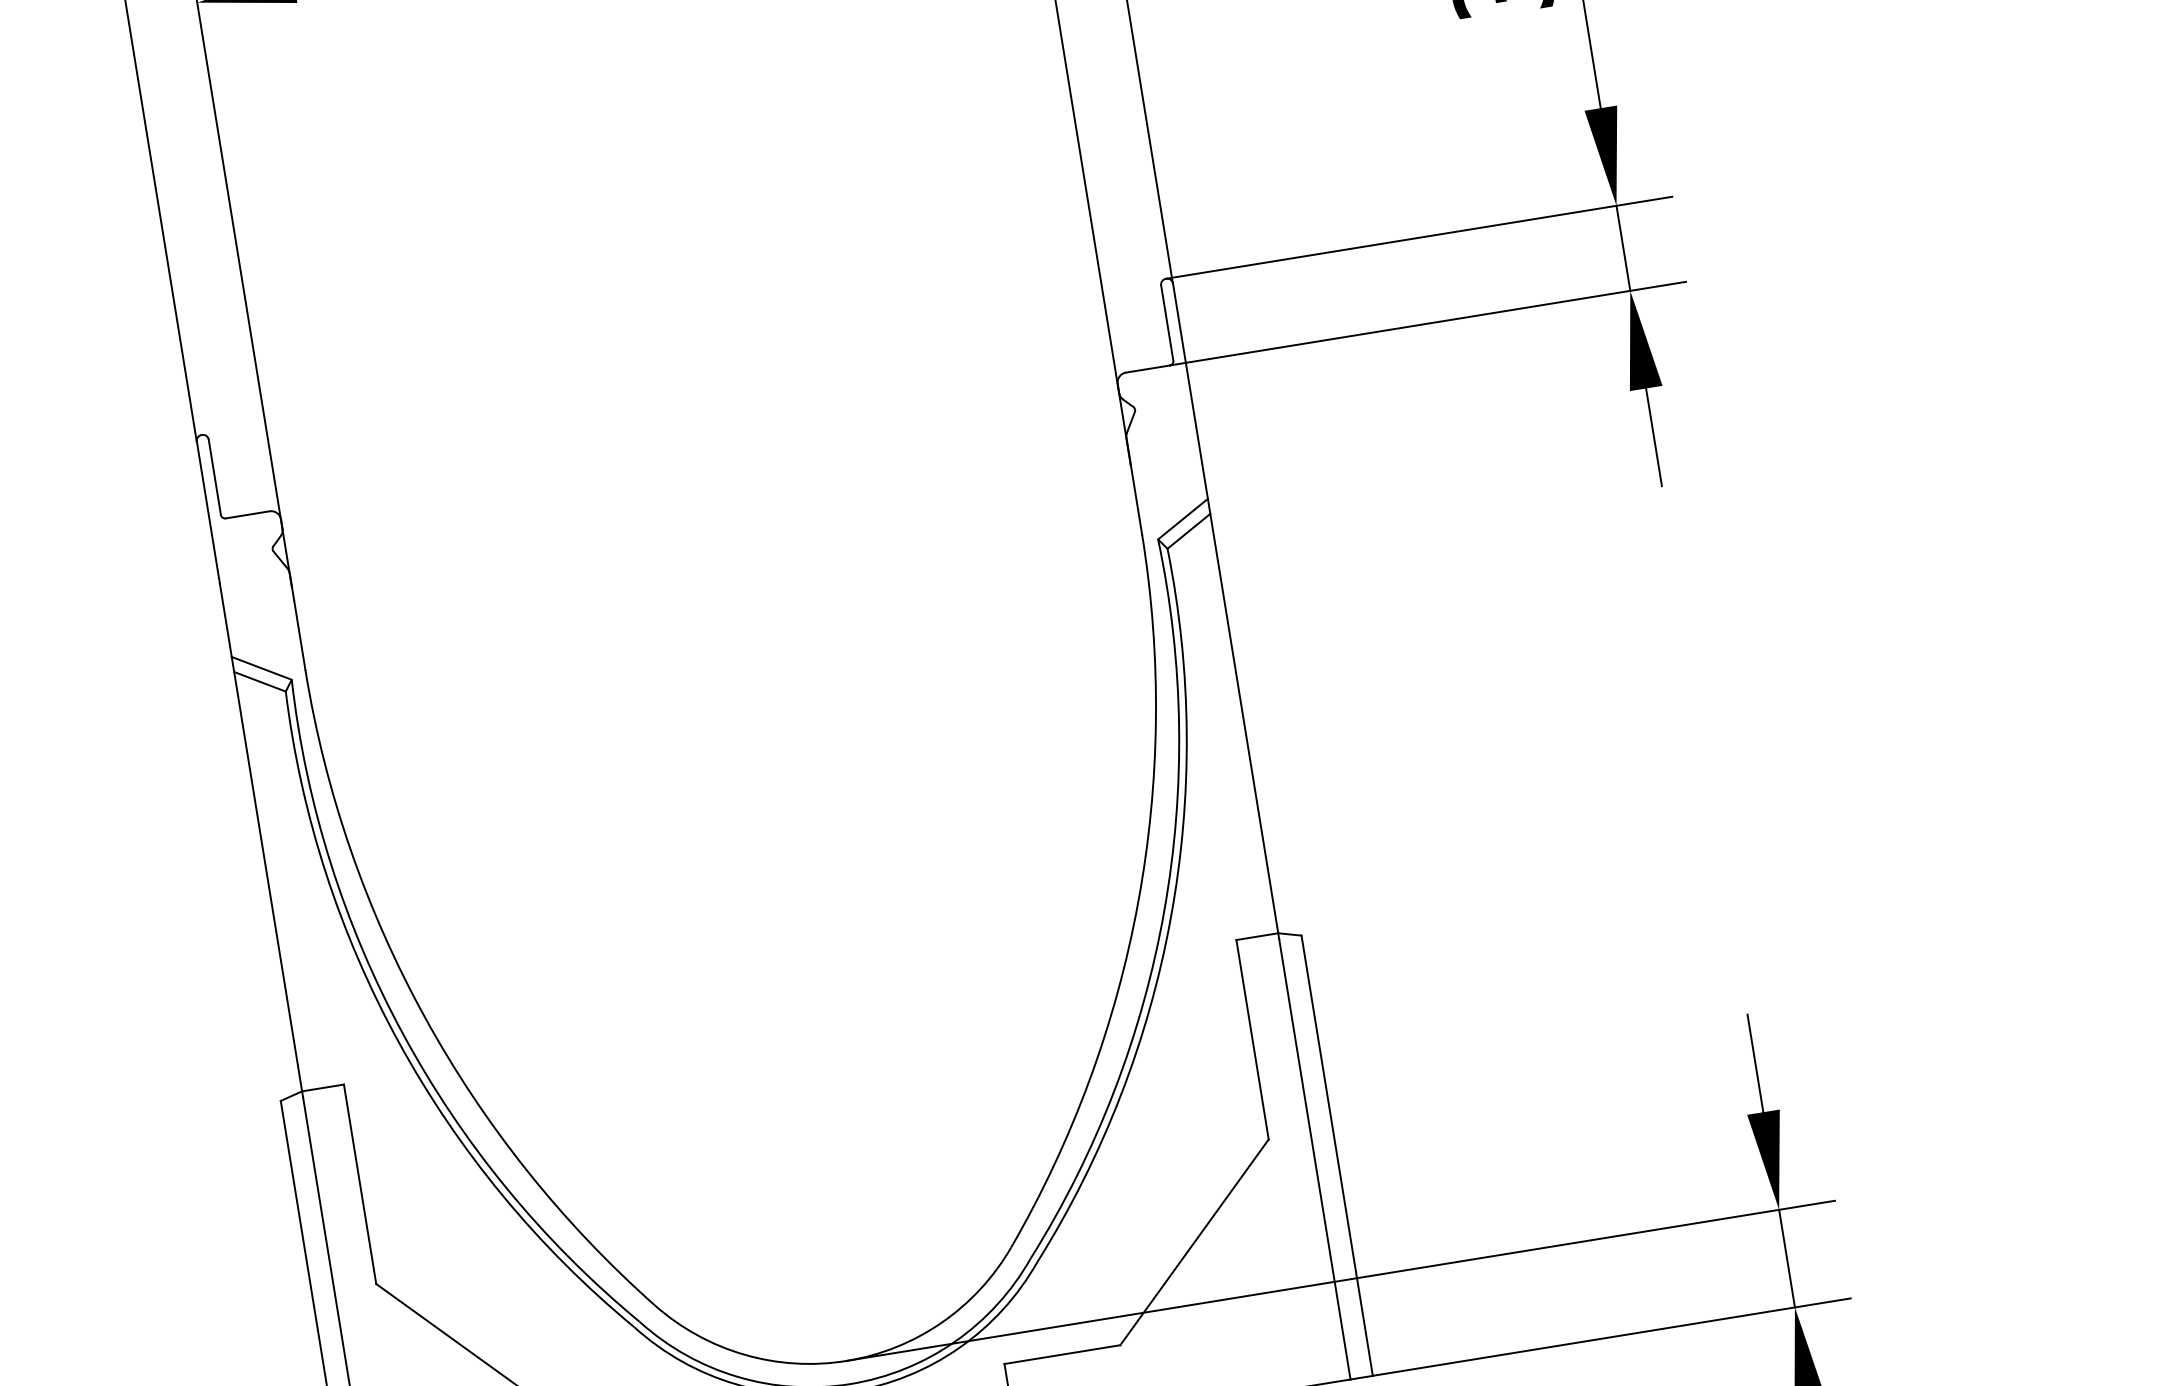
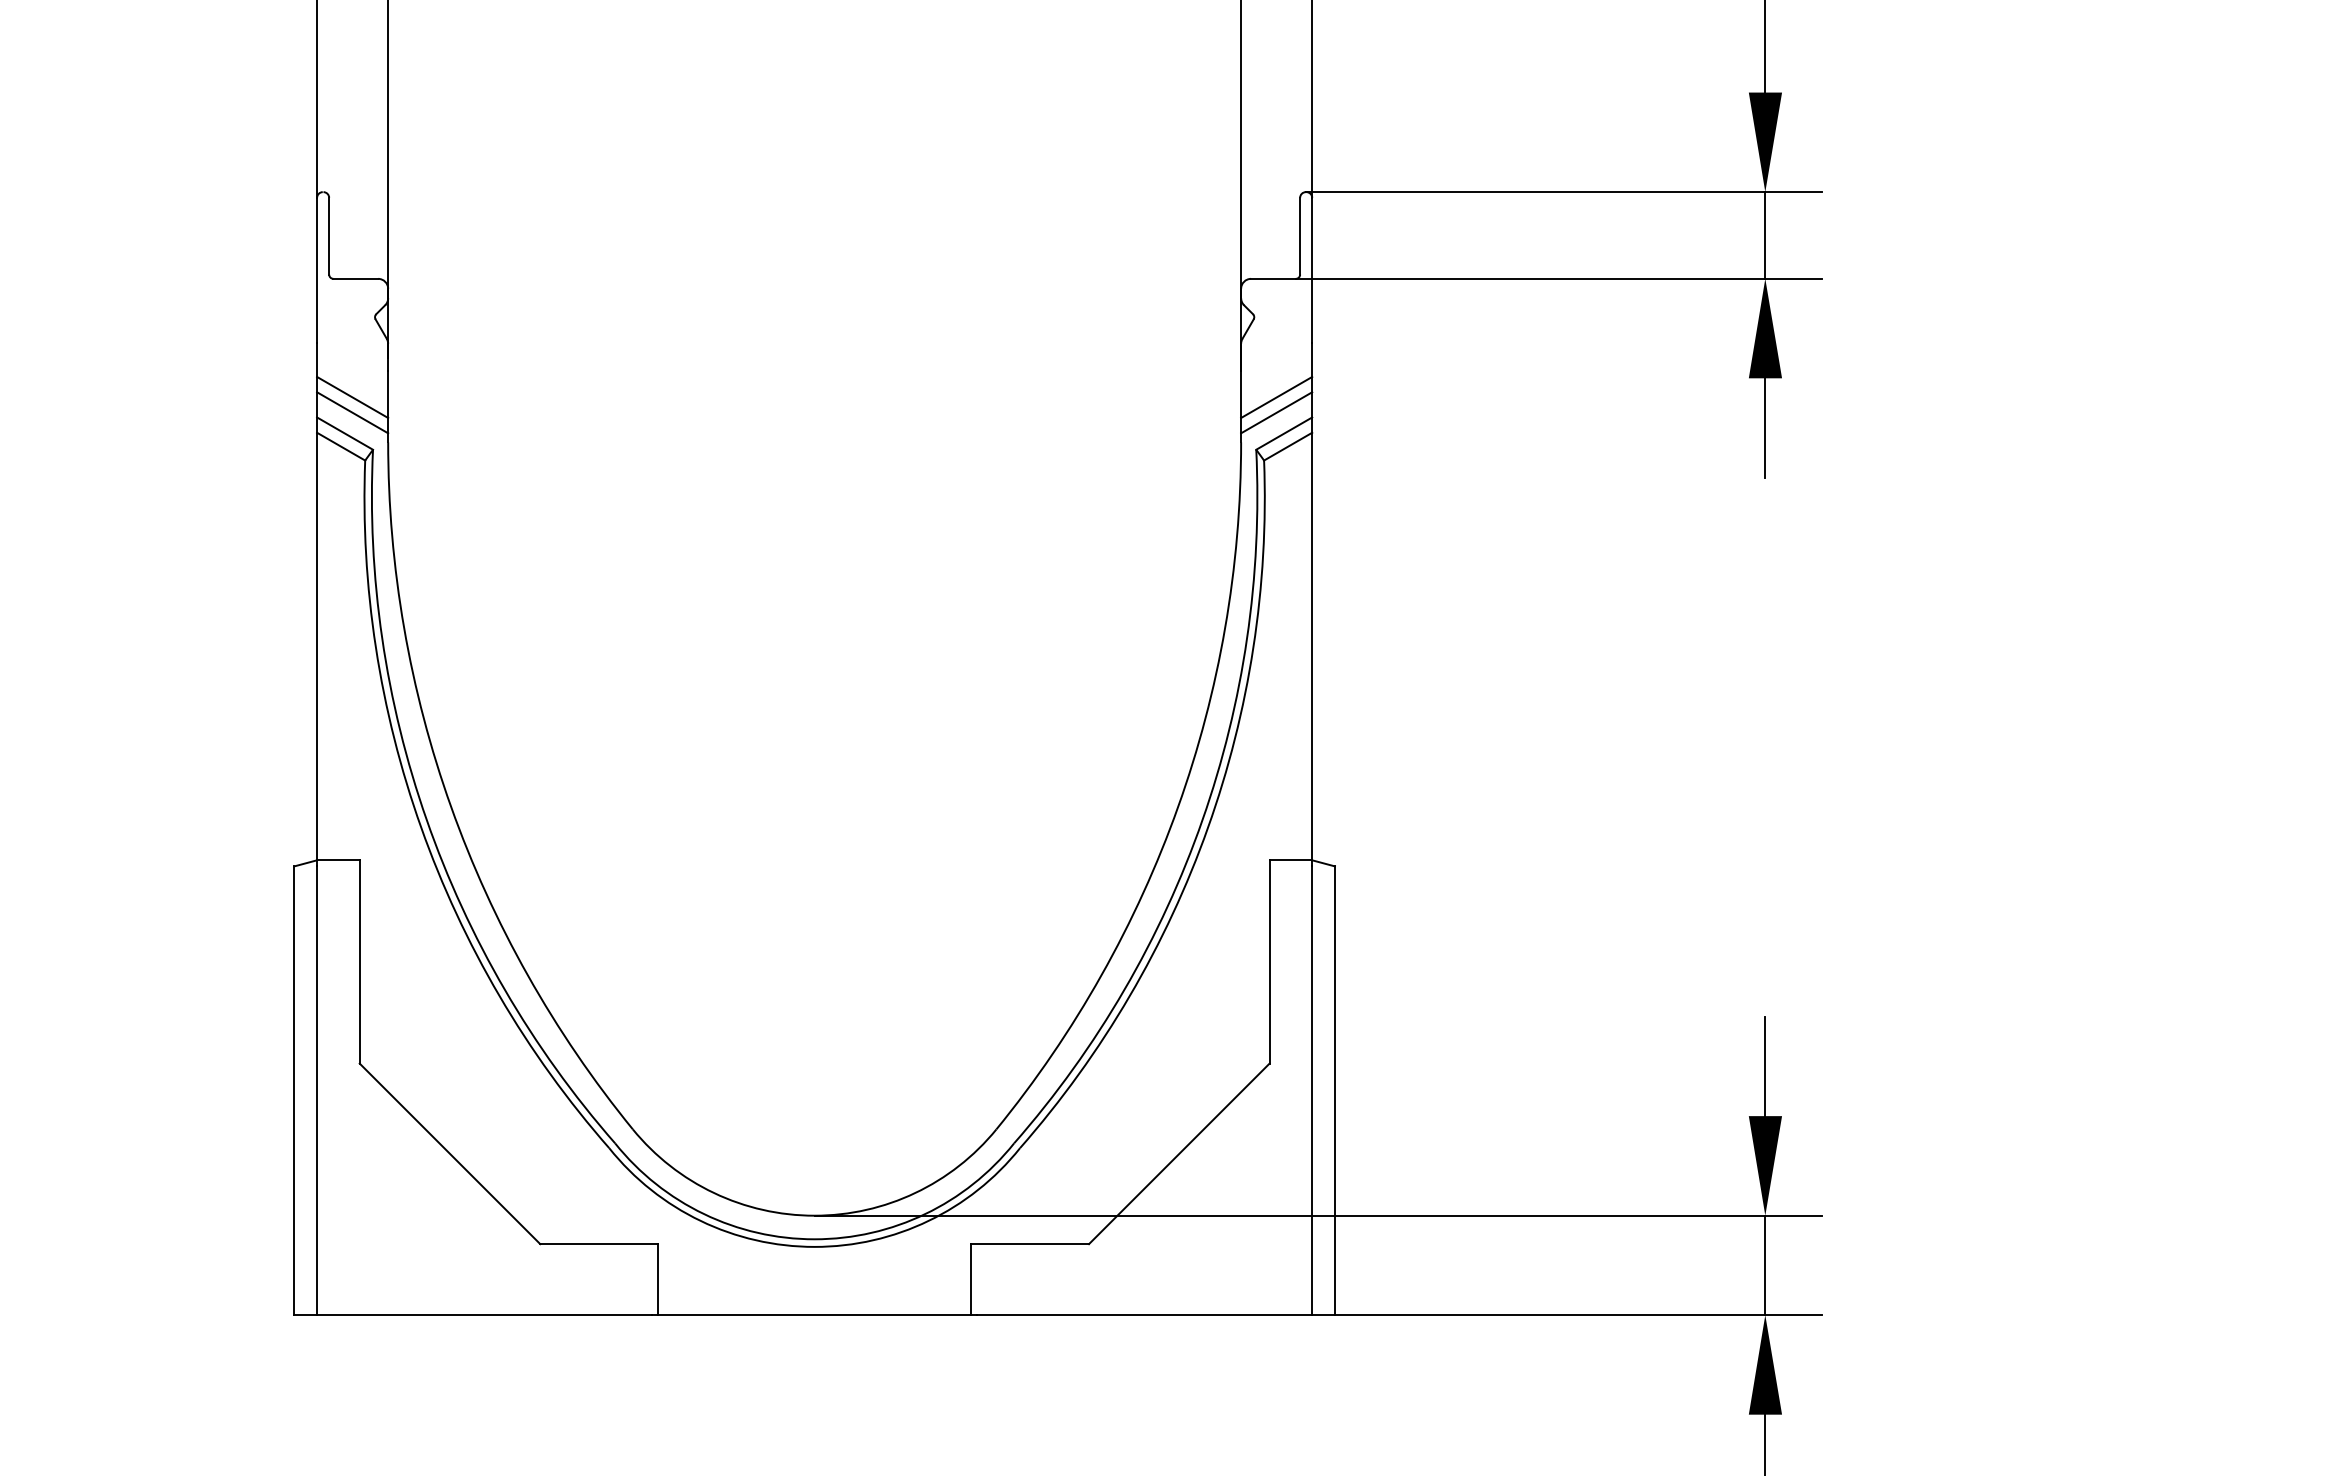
line: (1169, 484) -> (1276, 397), added
line: (1172, 499) -> (1276, 412), added
line: (263, 631) -> (352, 397), added
line: (265, 646) -> (352, 412), added

